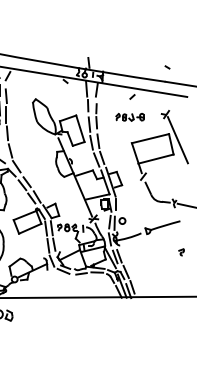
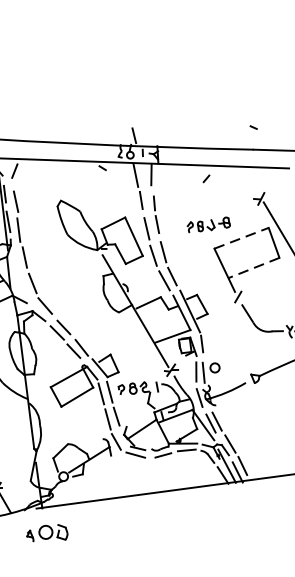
part: (129, 117) -> (207, 225), moved
line: (150, 138) -> (241, 238), solid -> dashed
line: (155, 159) -> (253, 268), solid -> dashed

